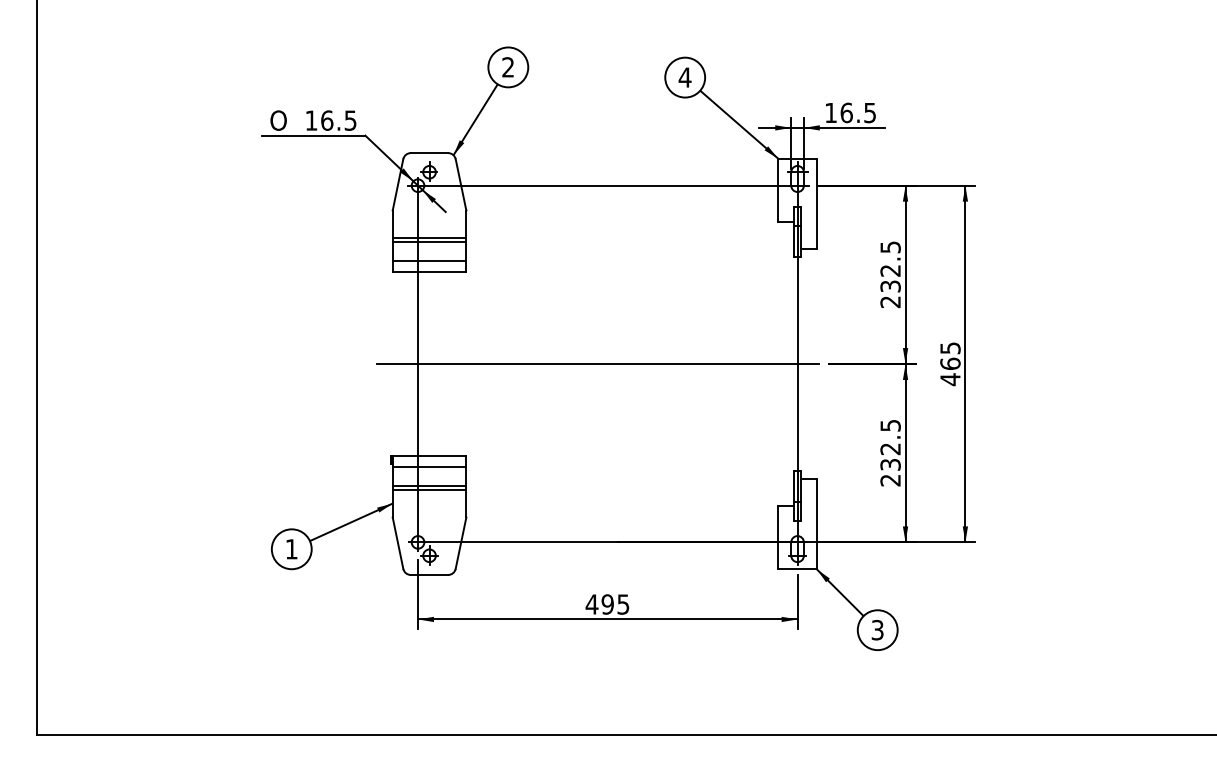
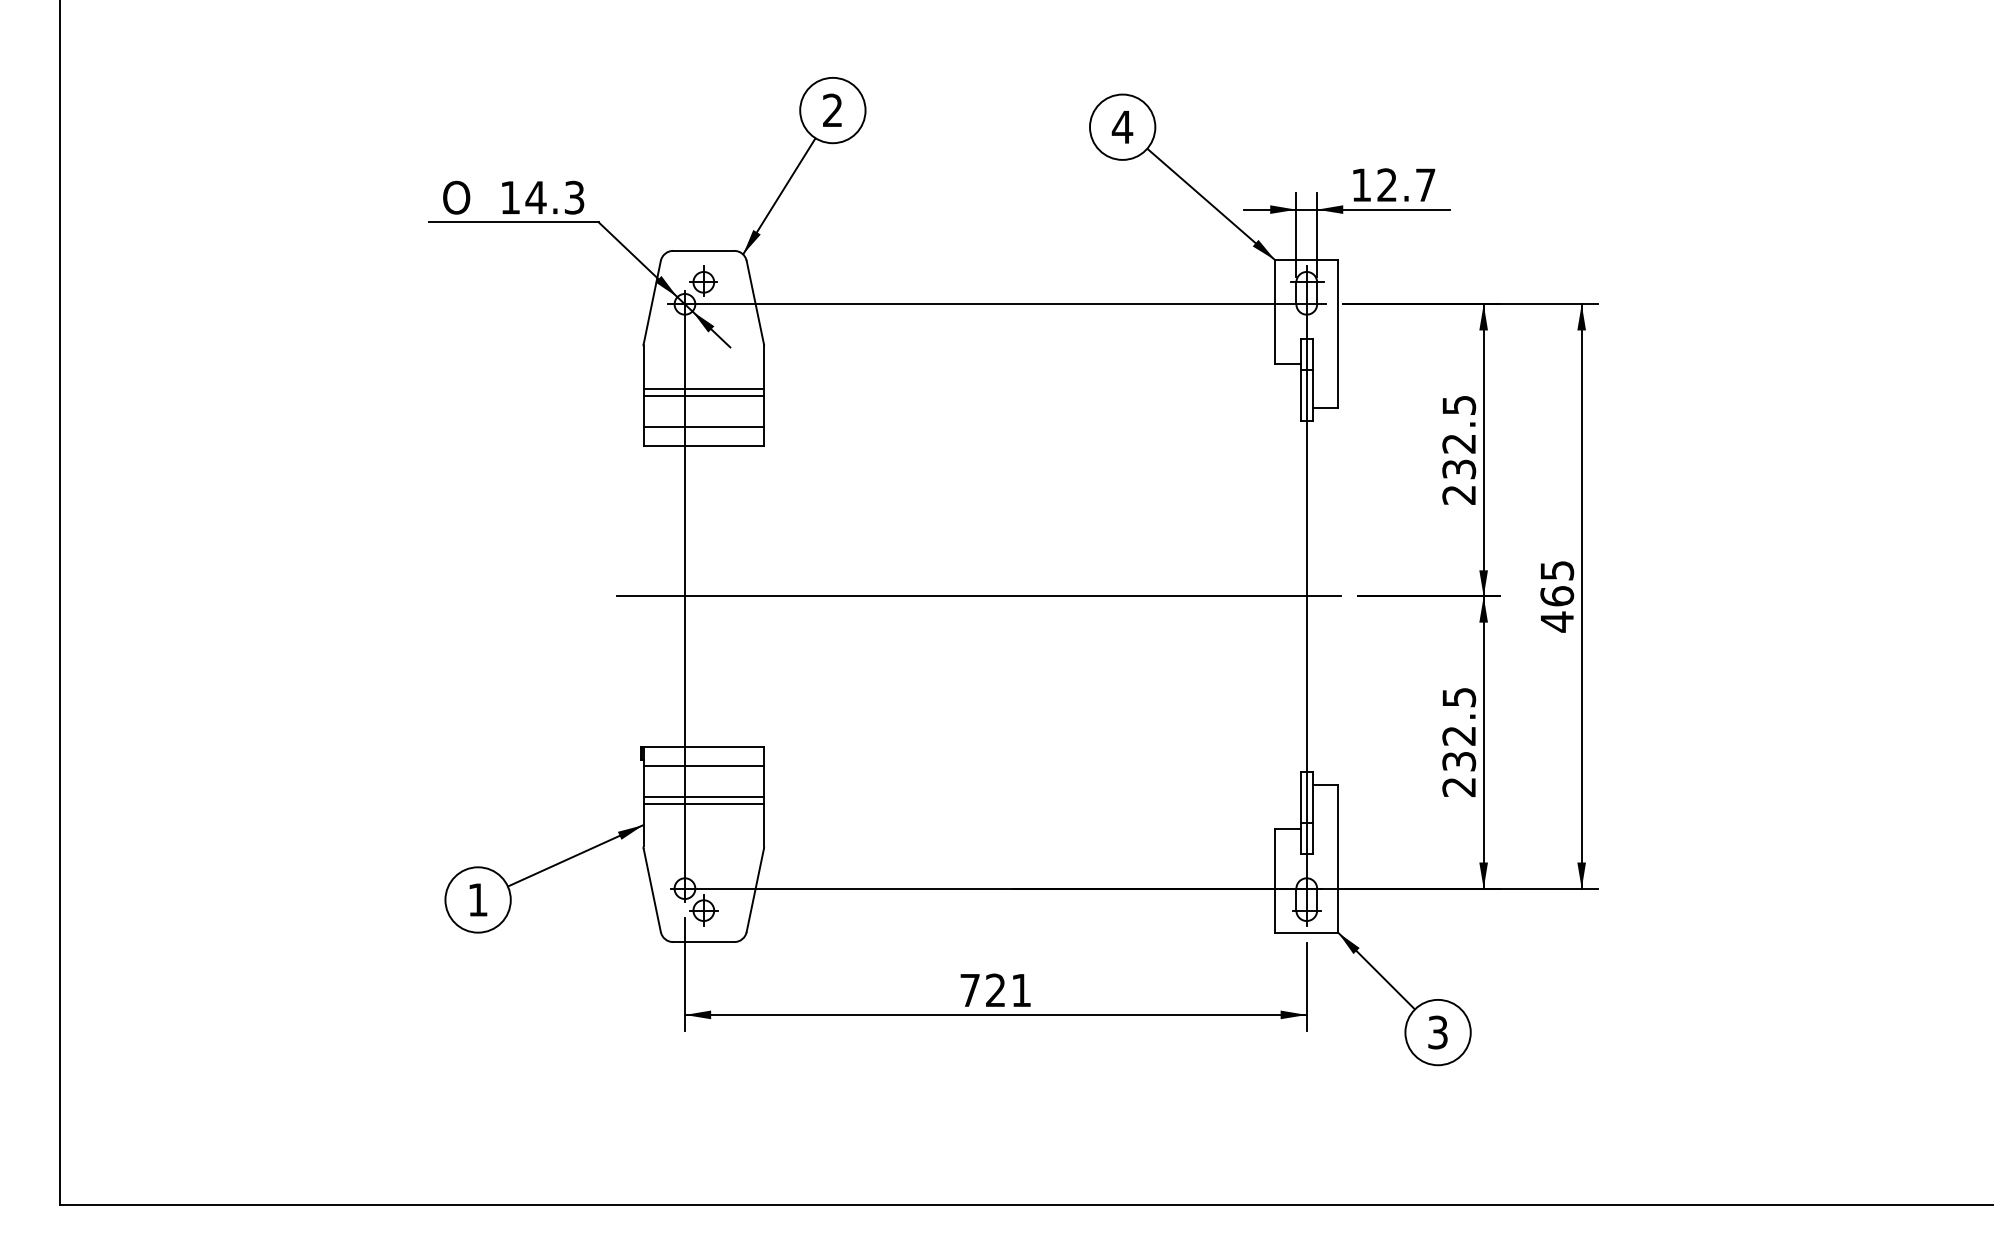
text: (857, 112) -> (1404, 184), 16.5 -> 12.7
text: (338, 120) -> (554, 197), 16.5 -> 14.3
text: (607, 604) -> (995, 990), 495 -> 721

